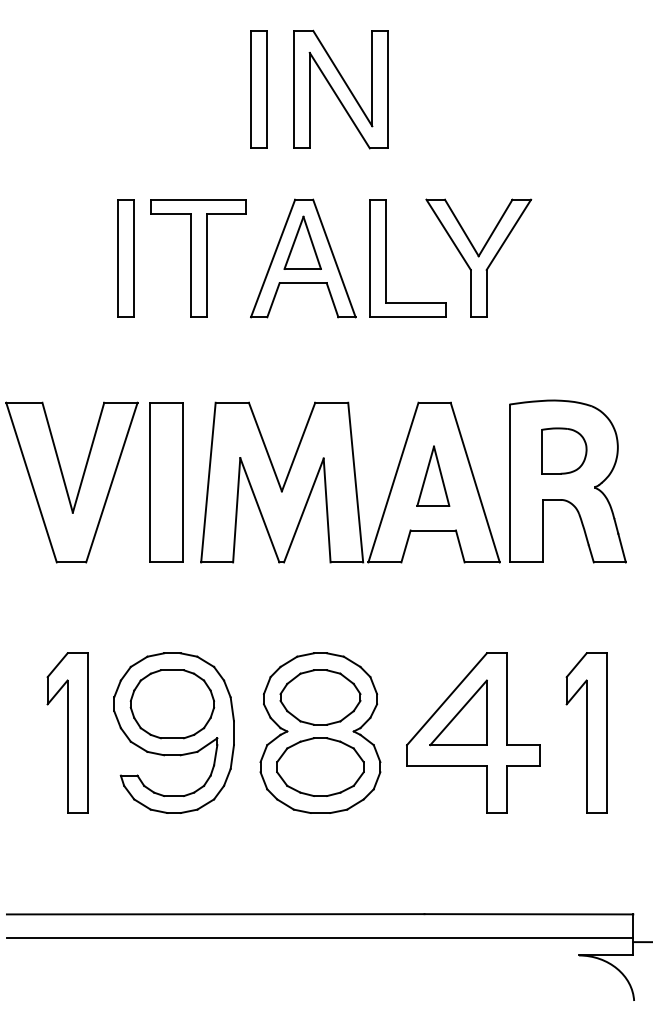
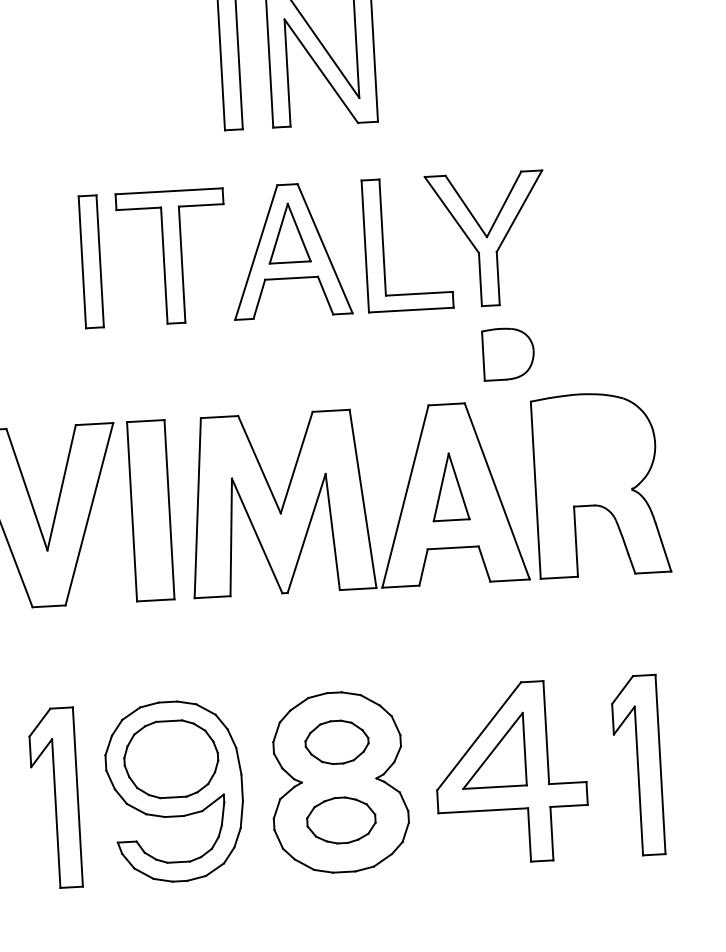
part: (564, 450) -> (508, 353), moved
part: (320, 697) -> (337, 742), size x0.7
part: (320, 766) -> (341, 819), size x0.7

